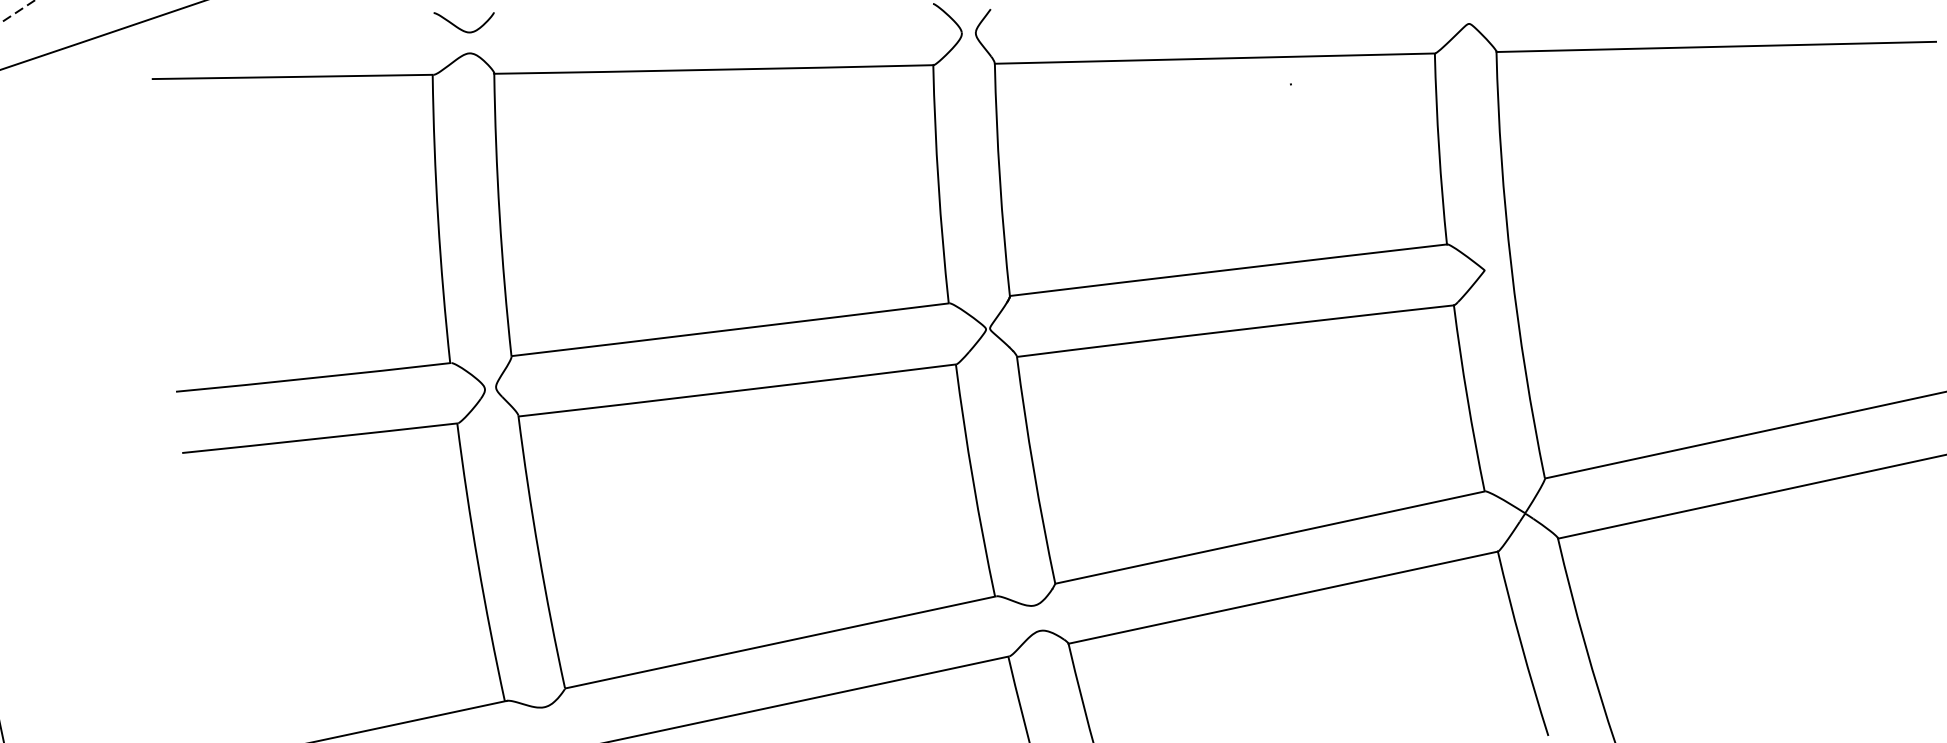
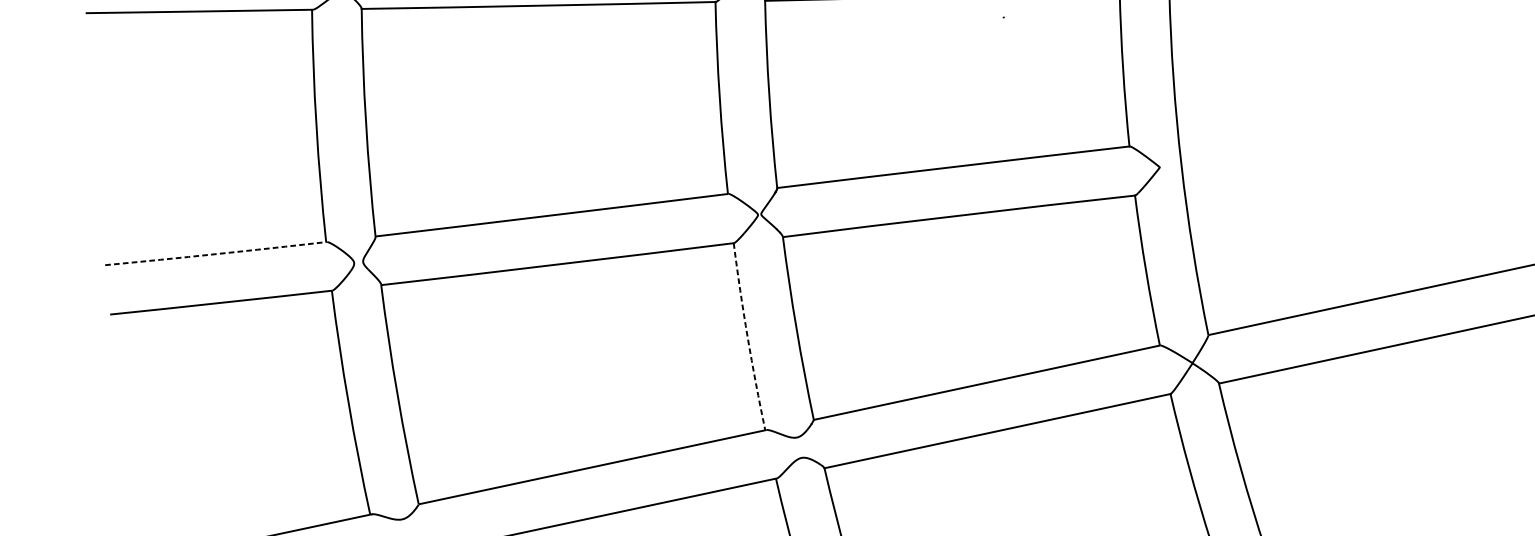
arc: (313, 378) -> (216, 254), solid -> dashed
arc: (973, 480) -> (747, 336), solid -> dashed

